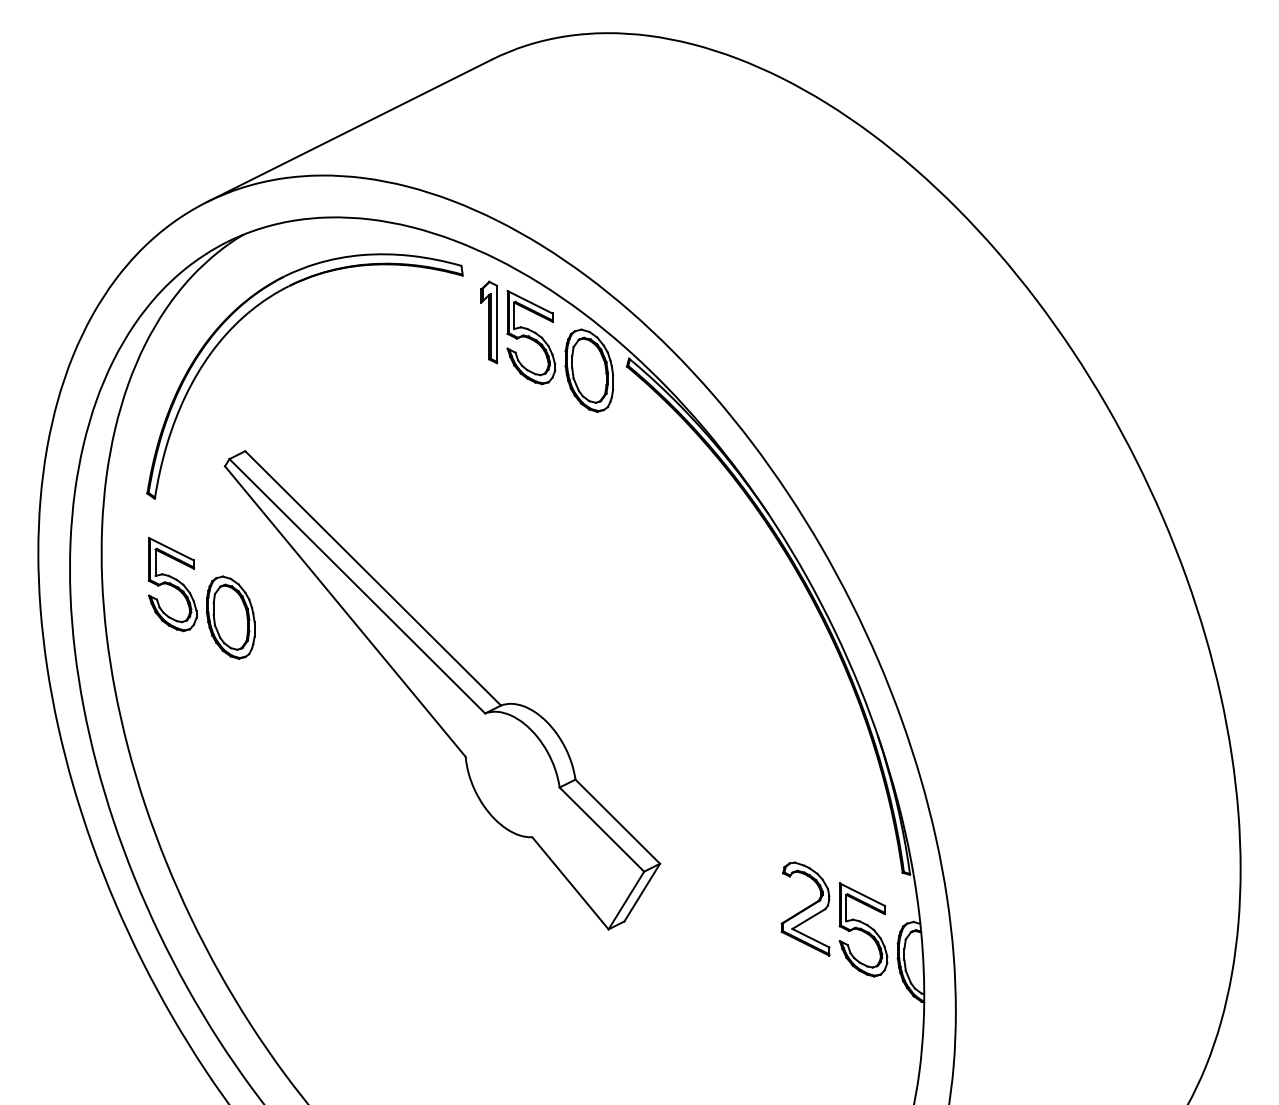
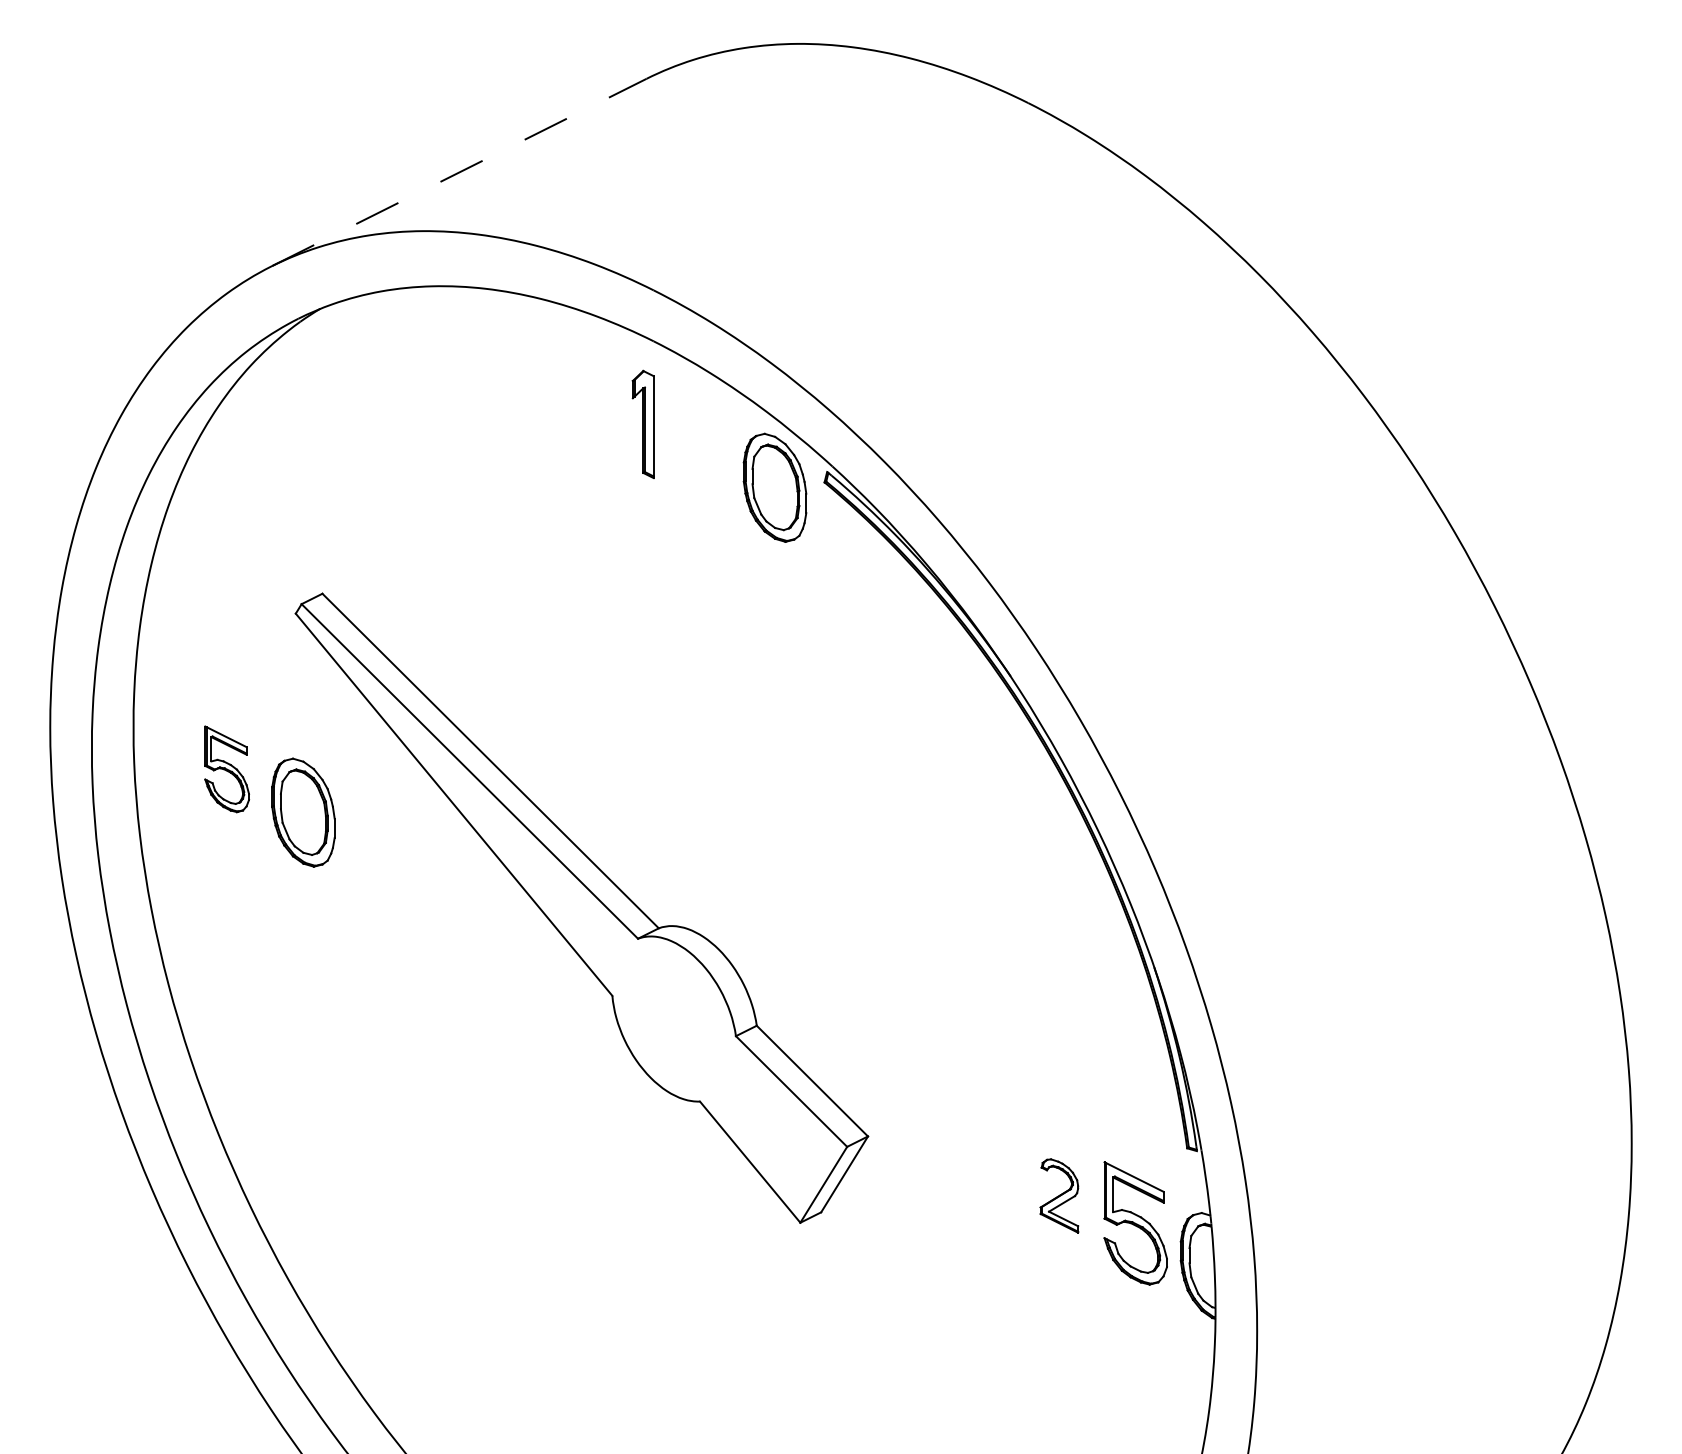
line: (349, 130) -> (459, 171), solid -> dashed
part: (248, 314) -> (326, 413), removed
part: (531, 337) -> (698, 444), removed
part: (172, 584) -> (226, 769), size x0.7
part: (805, 908) -> (1059, 1195), size x0.6

